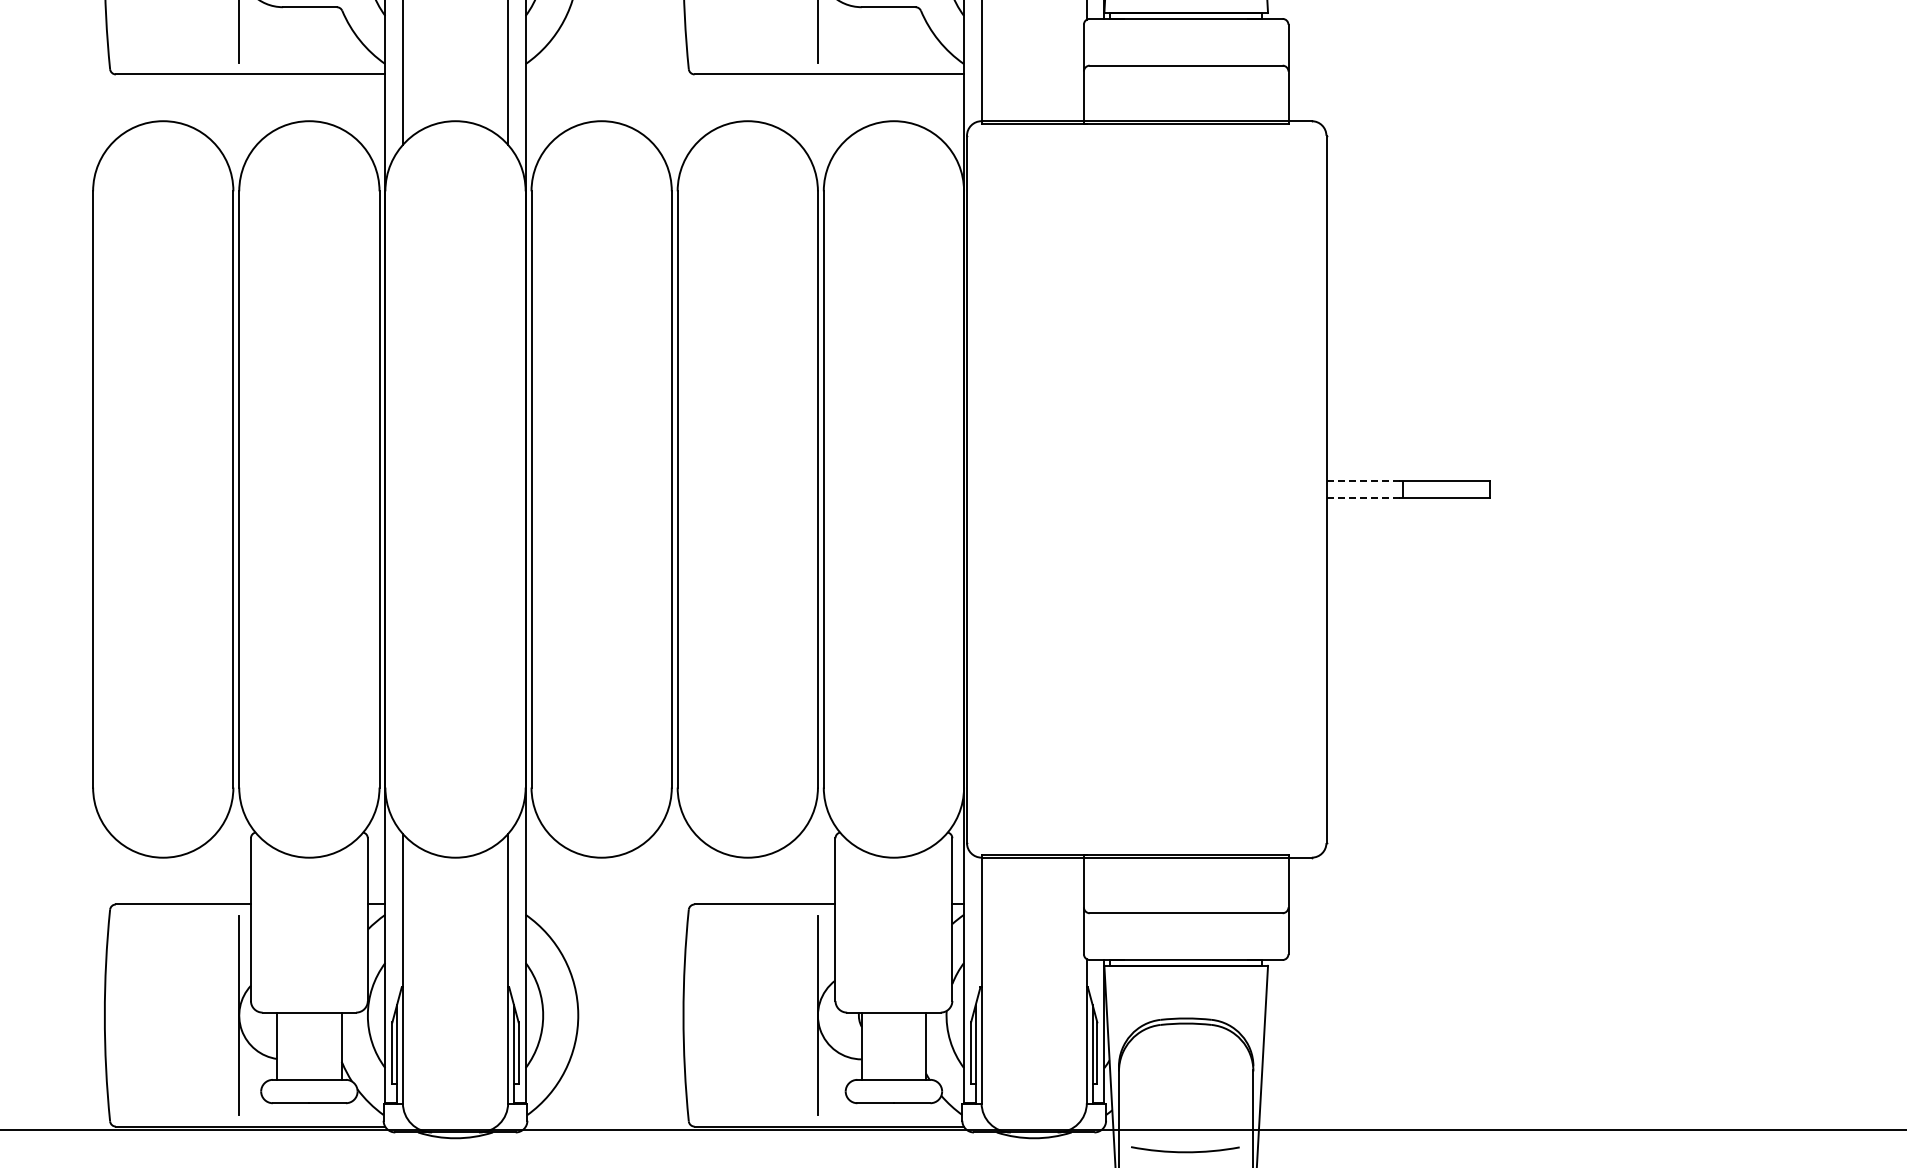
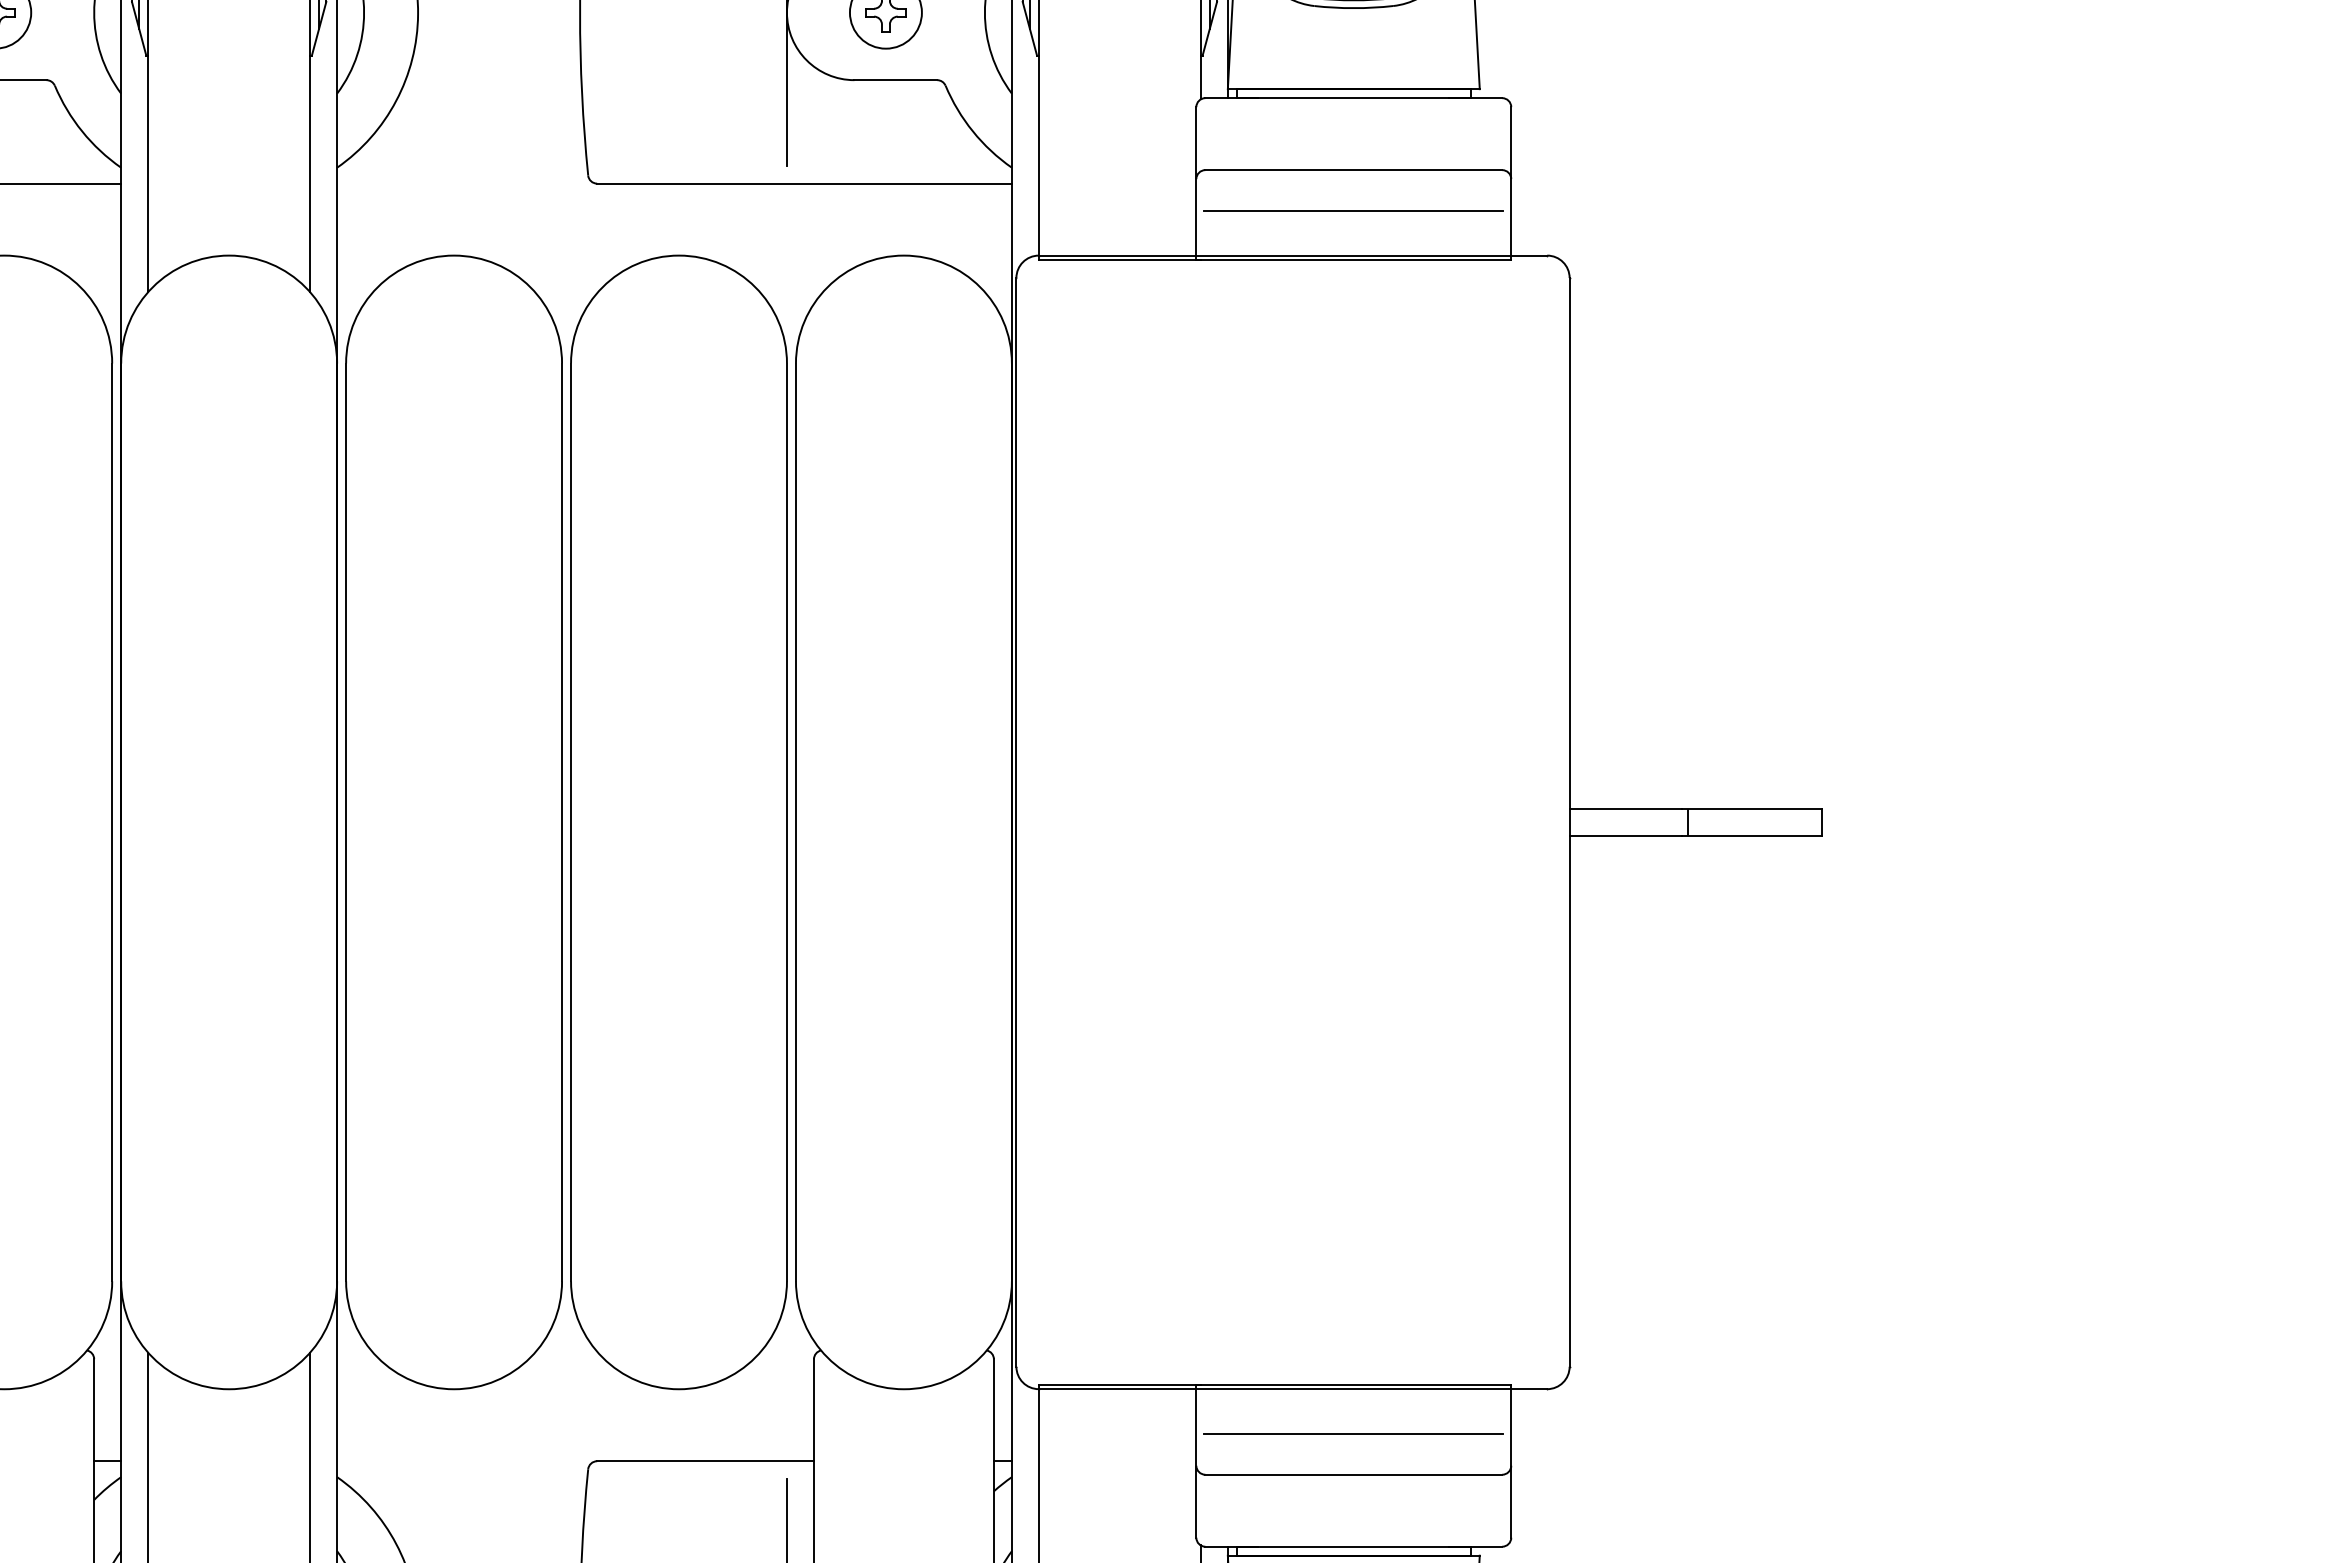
line: (1186, 91) -> (1354, 209), added
line: (1363, 480) -> (1626, 808), dashed -> solid
line: (1363, 498) -> (1626, 836), dashed -> solid
line: (1186, 886) -> (1354, 1433), added

